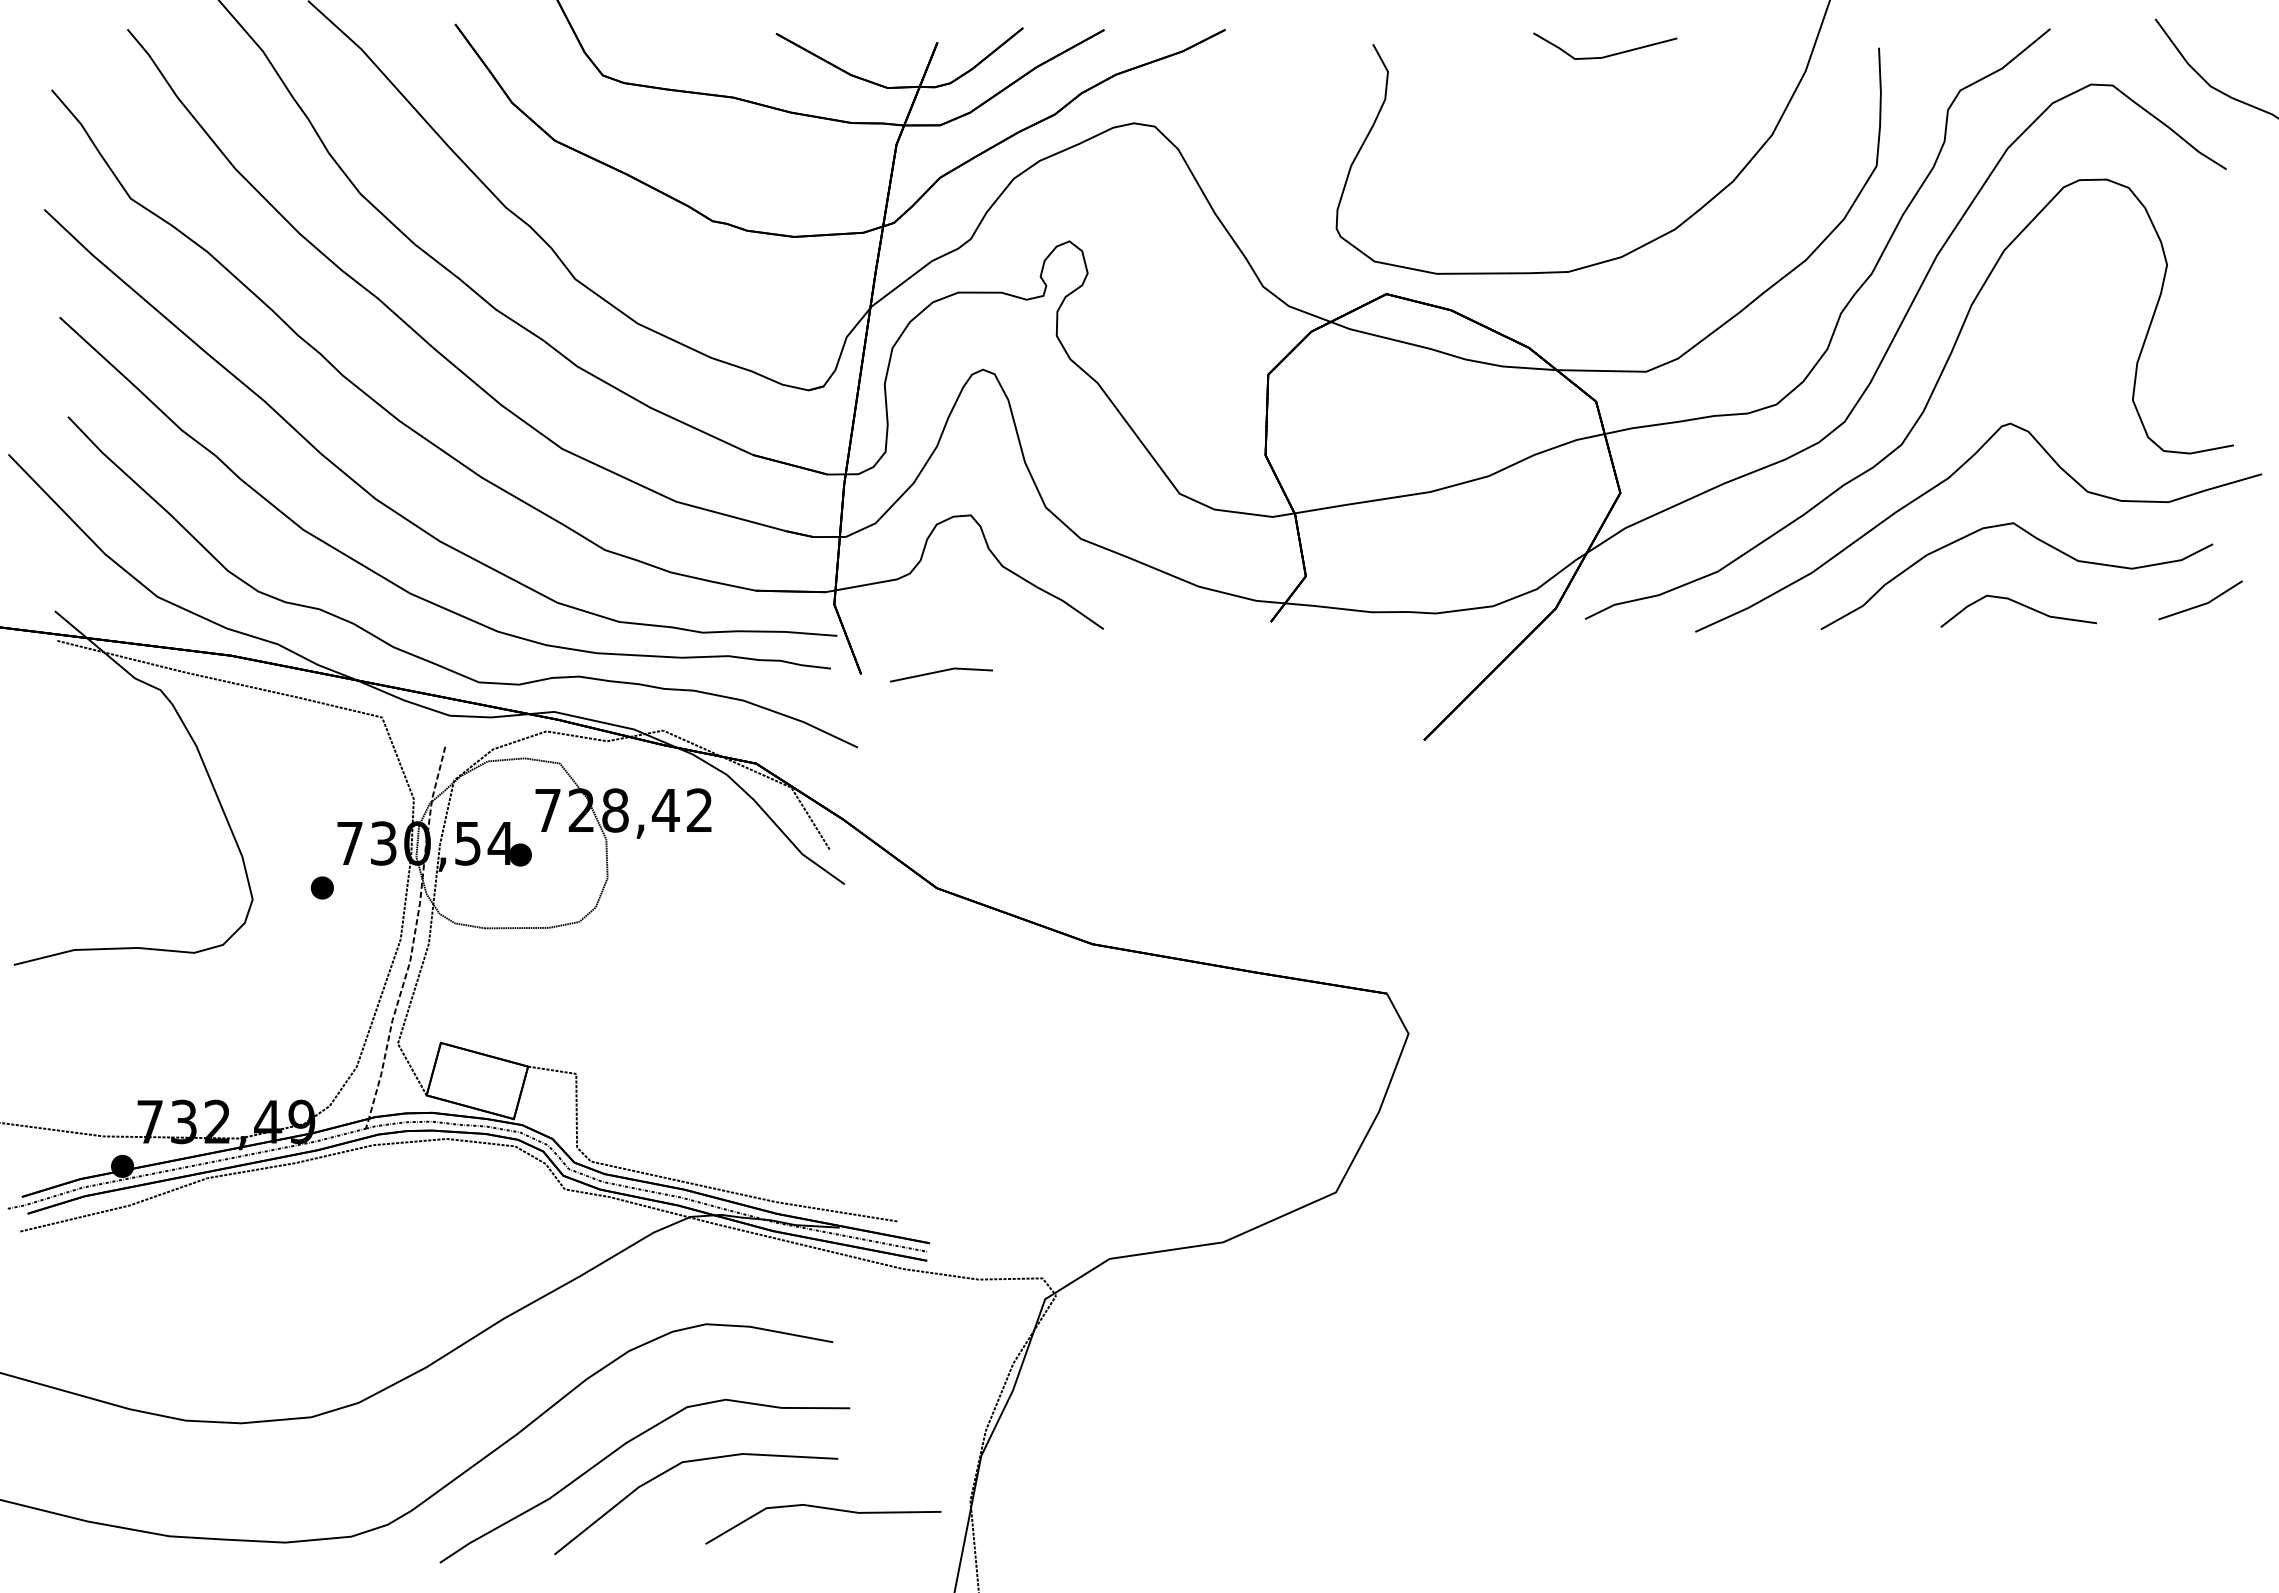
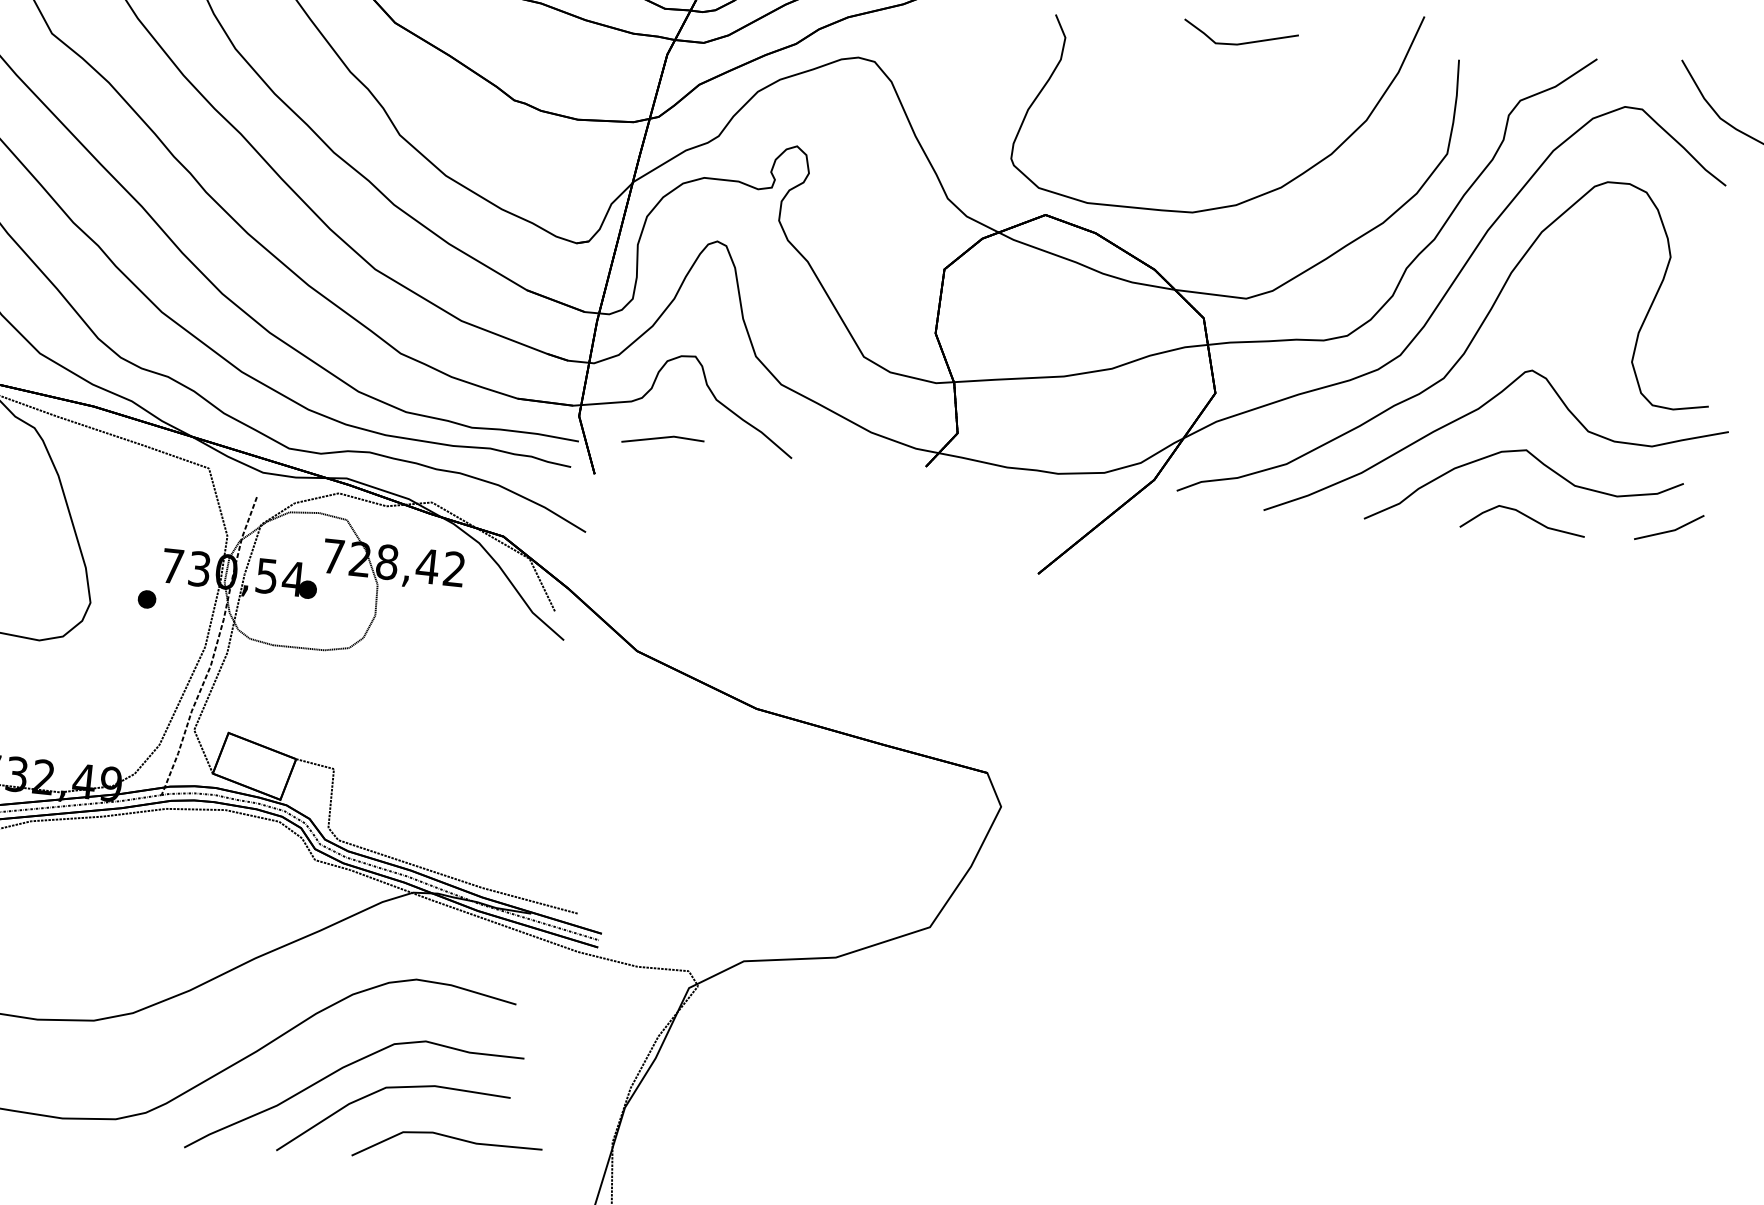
line: (941, 672) -> (663, 438), moved
part: (826, 1509) -> (450, 1138), moved

